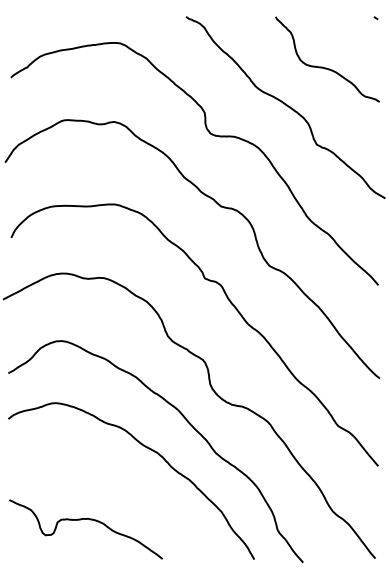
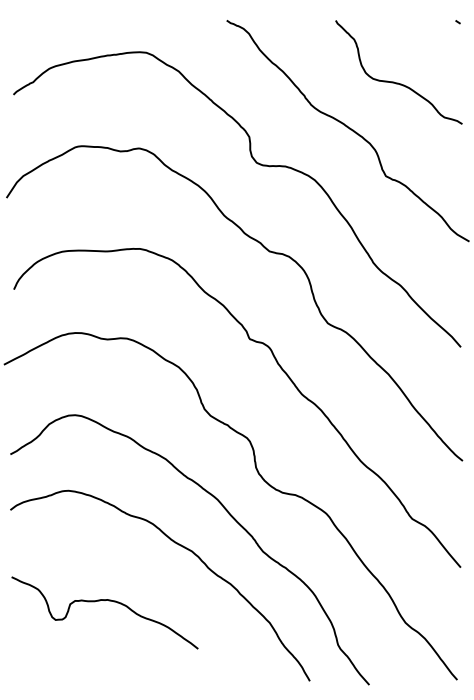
curve: (81, 520) -> (99, 602), moved

